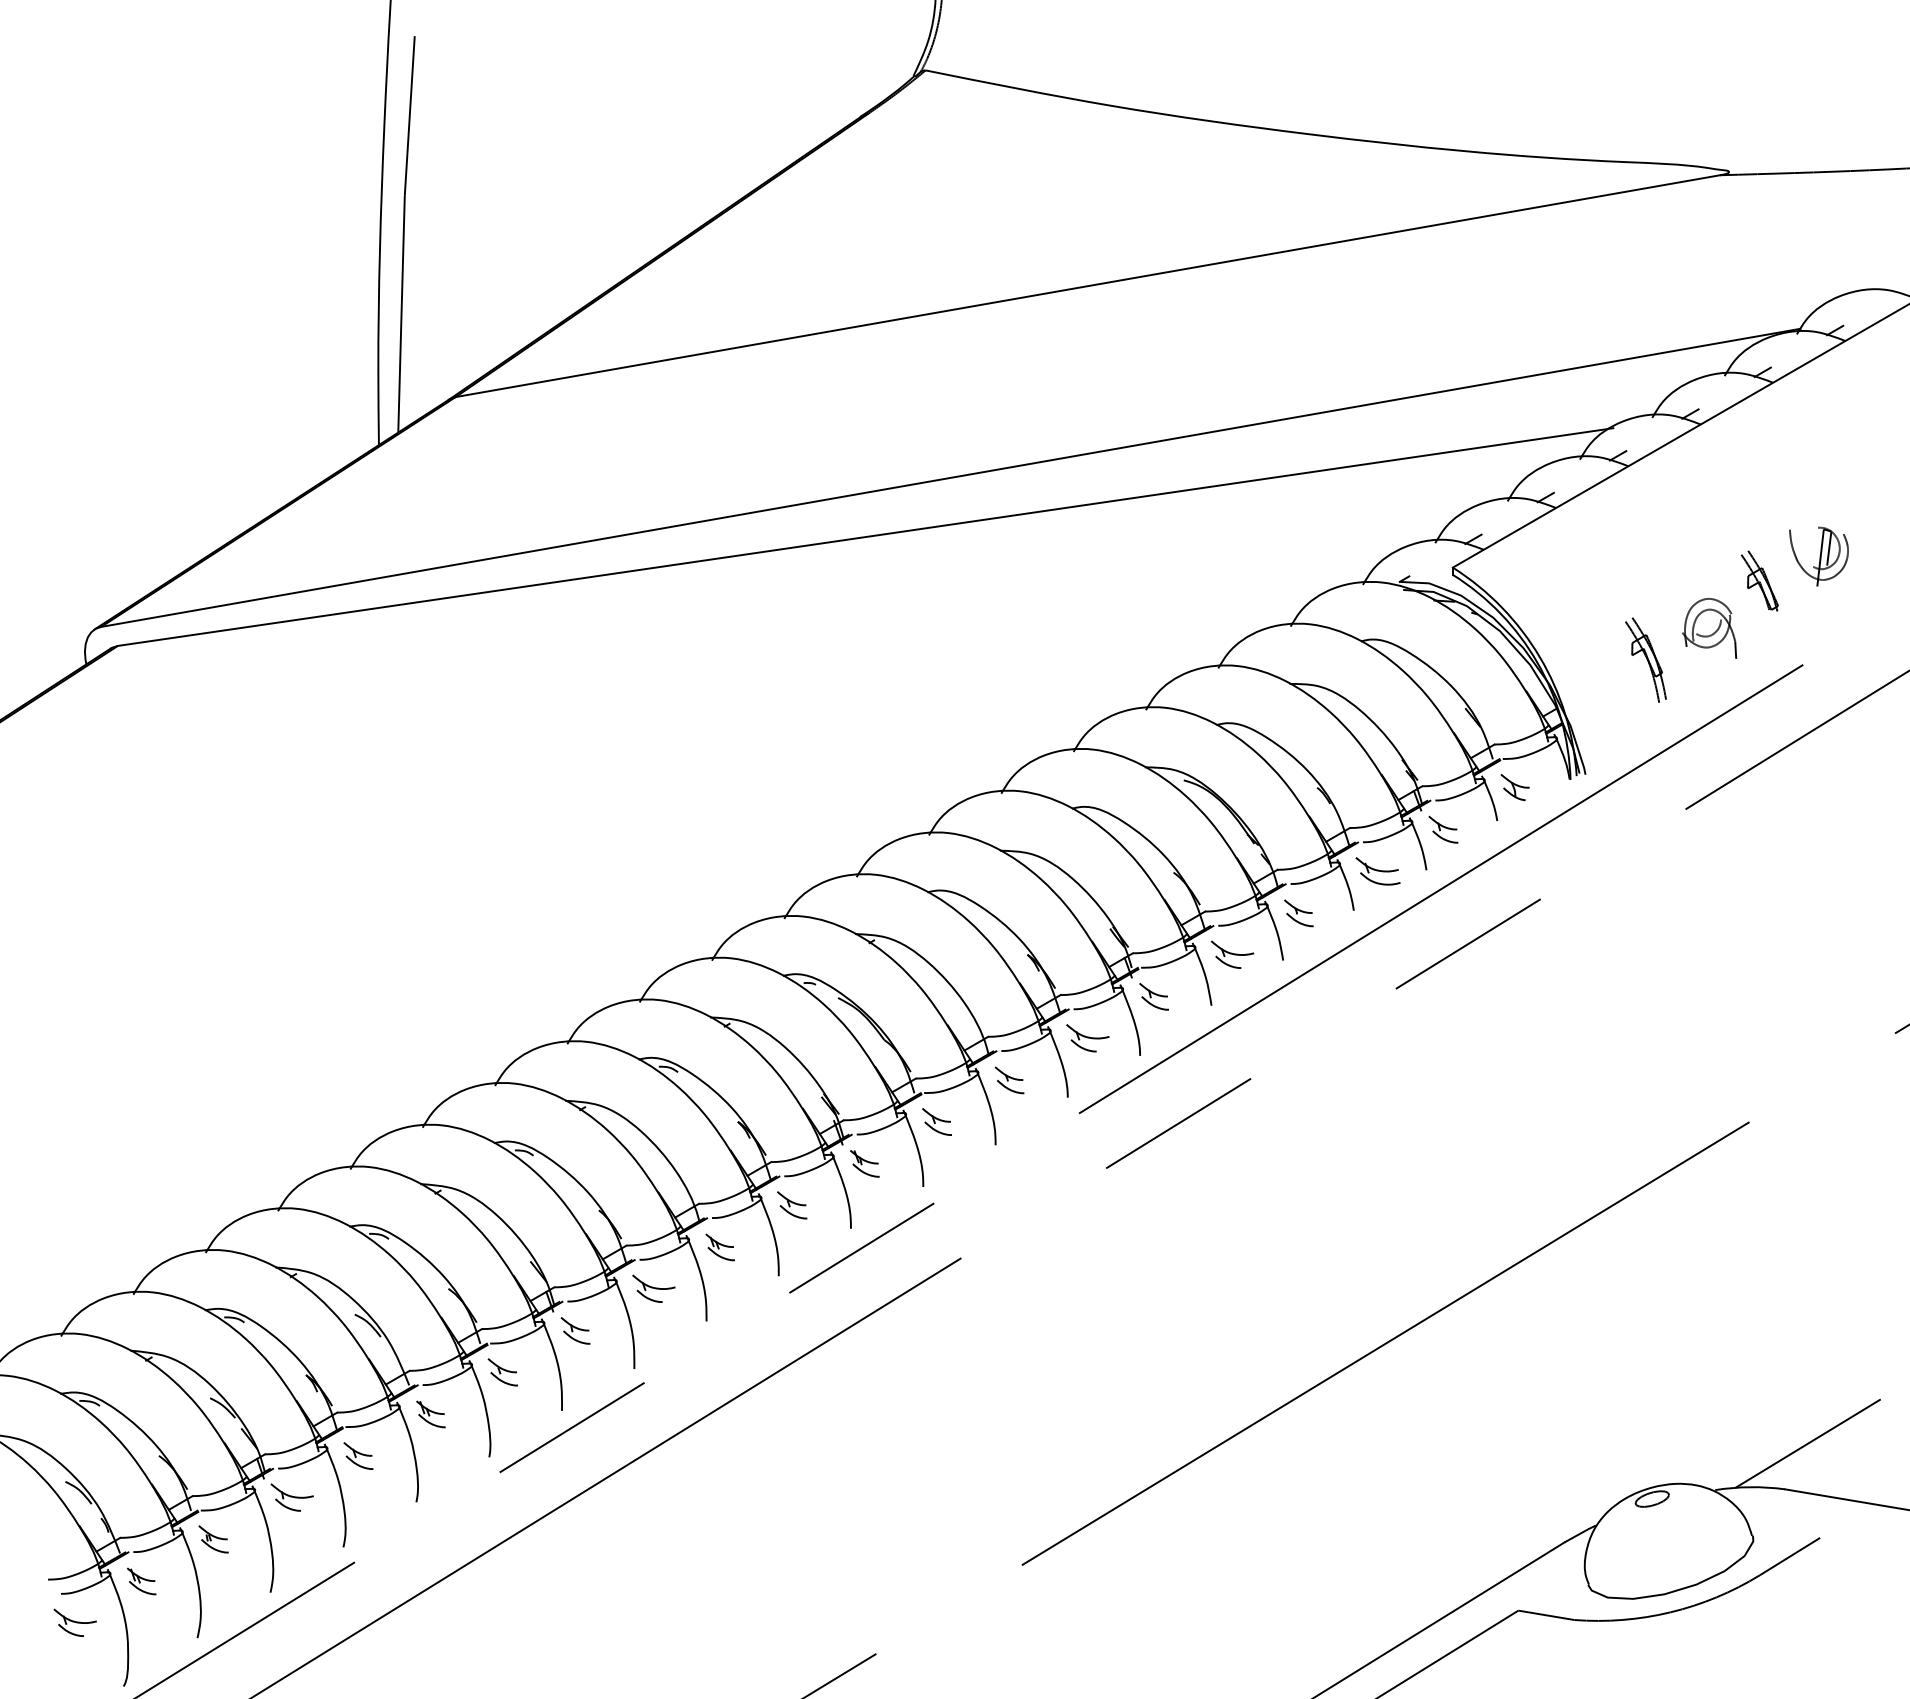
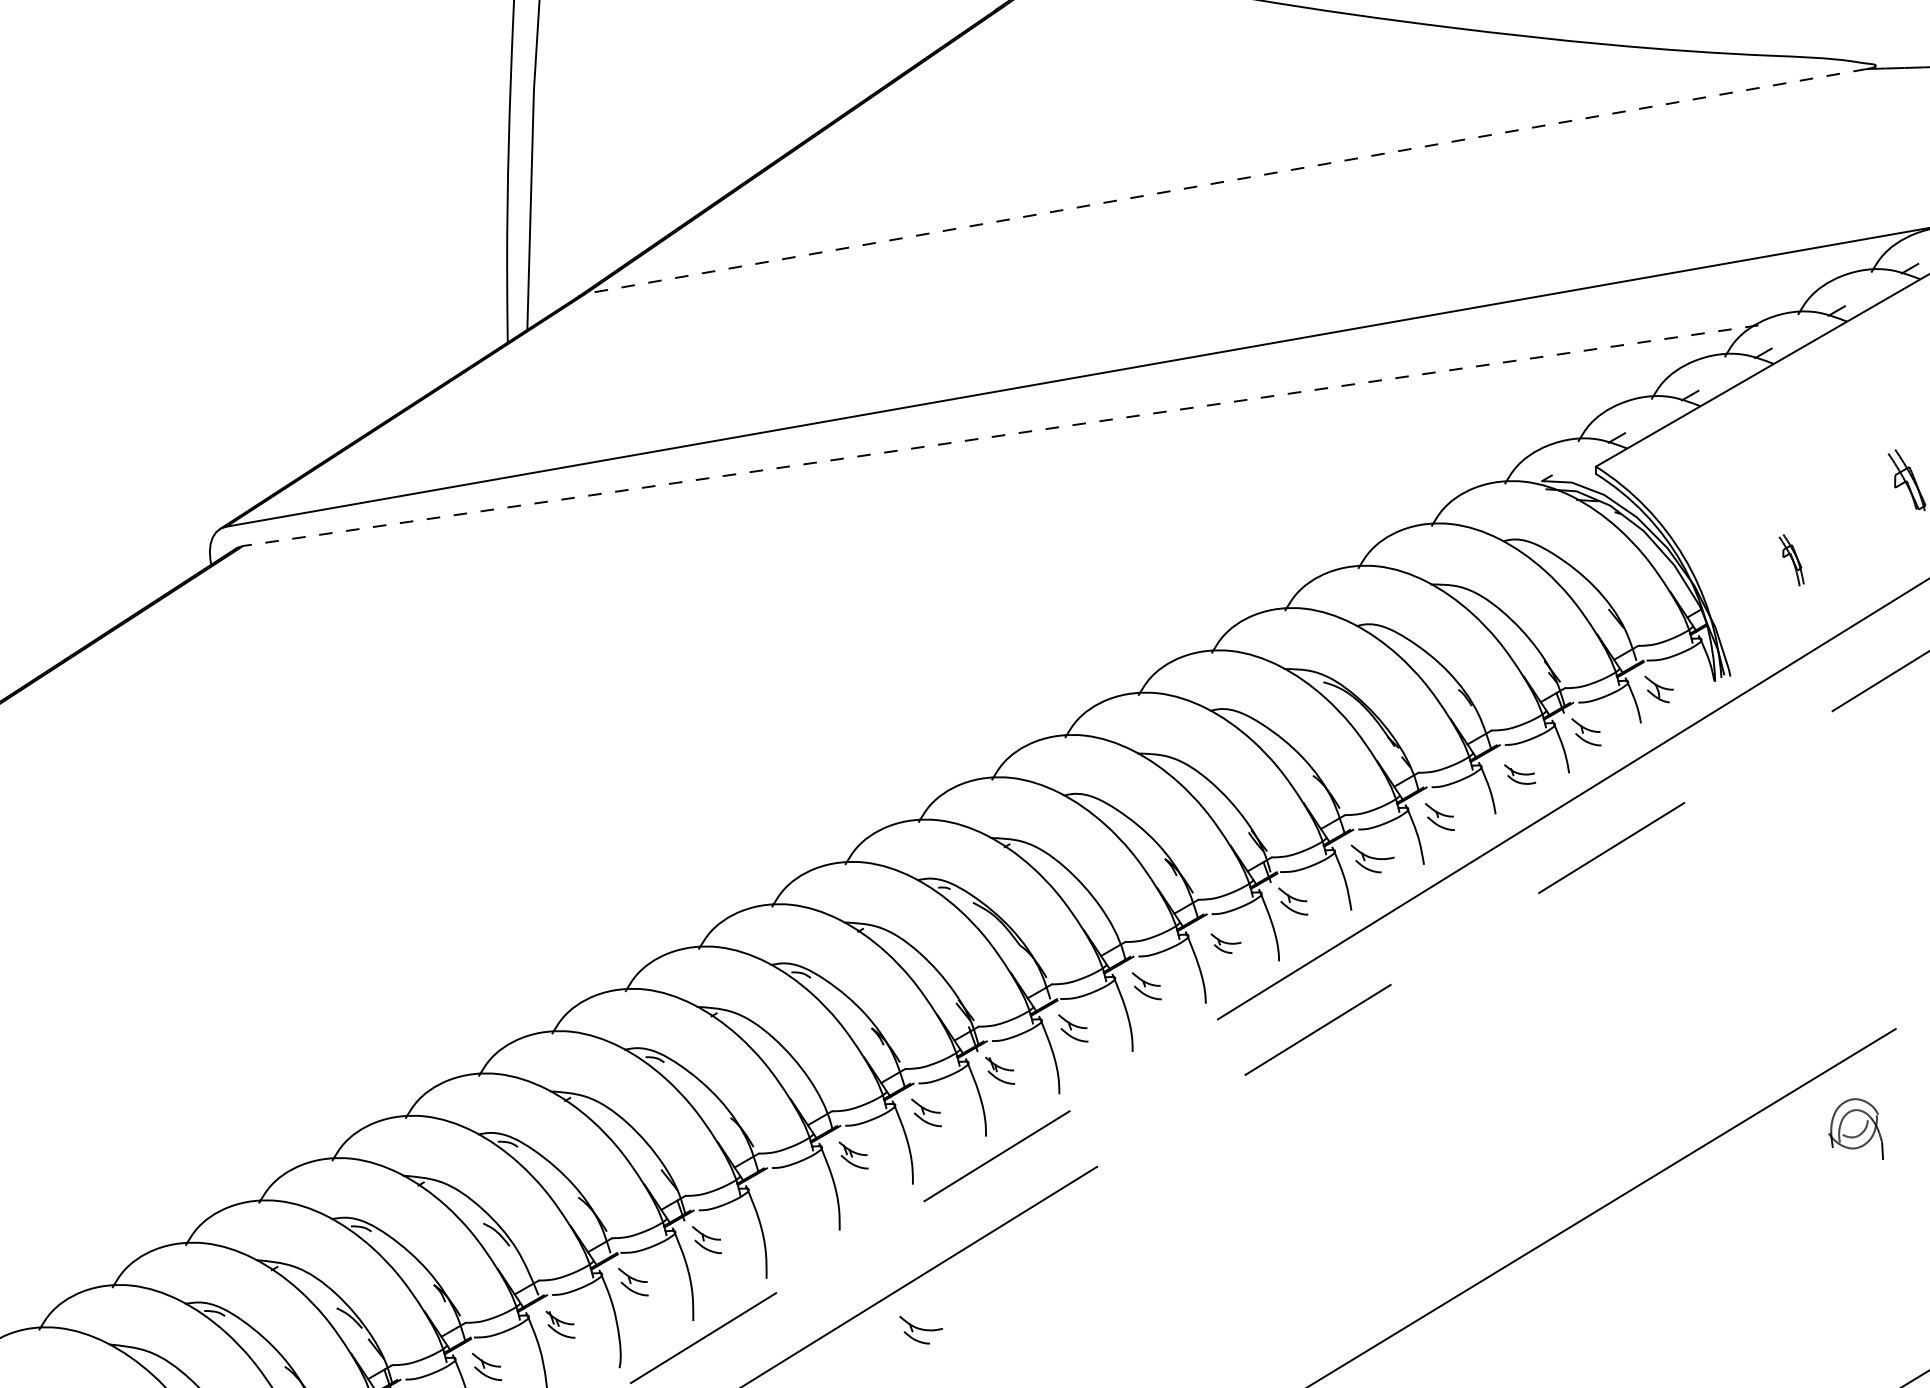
line: (1087, 286) -> (1225, 181), solid -> dashed
line: (865, 537) -> (1000, 436), solid -> dashed
part: (1709, 628) -> (1856, 1129), moved
part: (1645, 659) -> (1791, 559), size x0.6
part: (1377, 871) -> (1519, 774), size x0.7
part: (1087, 1038) -> (1225, 943), size x0.7
part: (653, 1288) -> (920, 1329), moved

